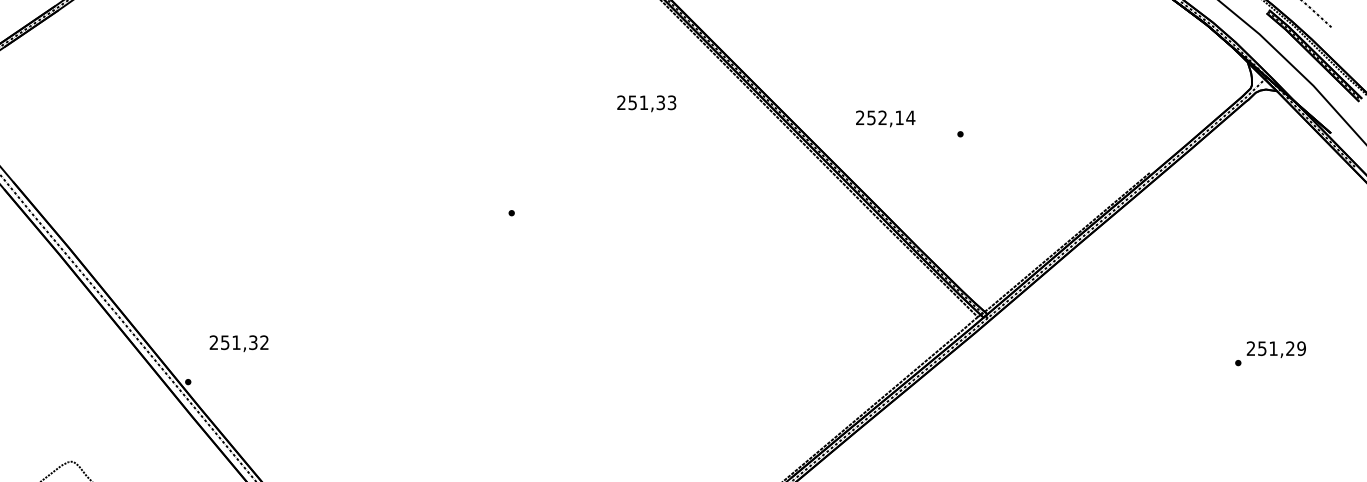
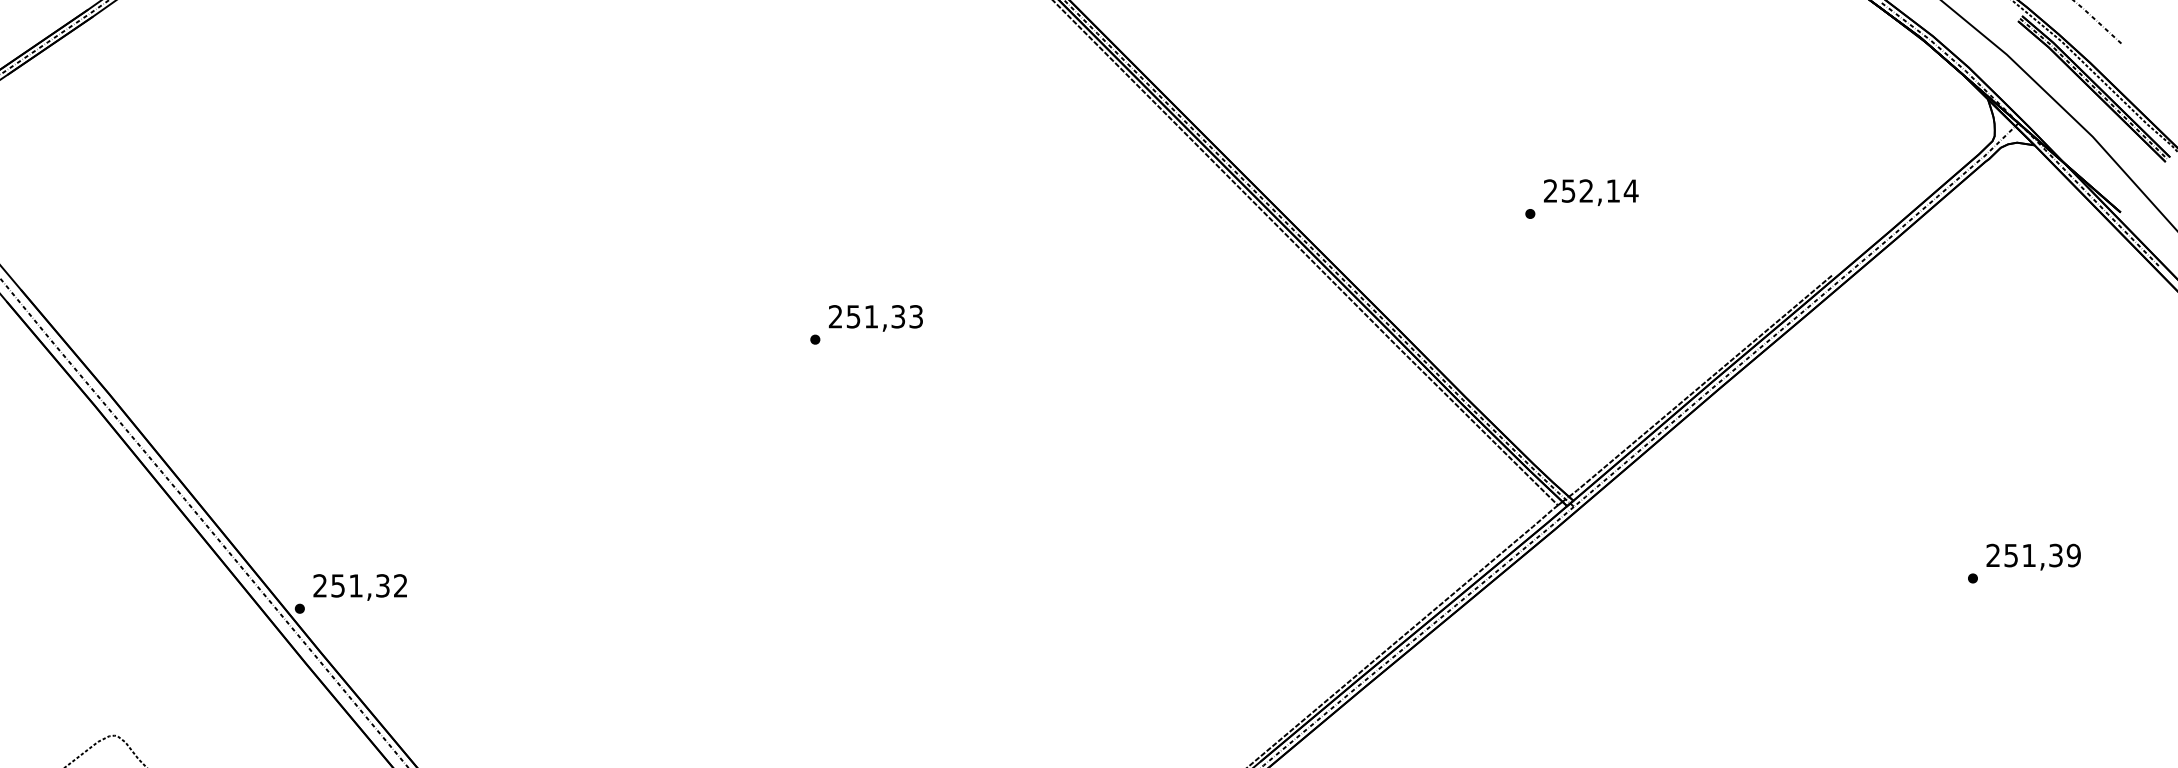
text: (646, 103) -> (875, 317), moved
text: (885, 118) -> (1590, 192), moved
text: (238, 343) -> (359, 587), moved
text: (1290, 349) -> (2056, 556), 251,29 -> 251,39

